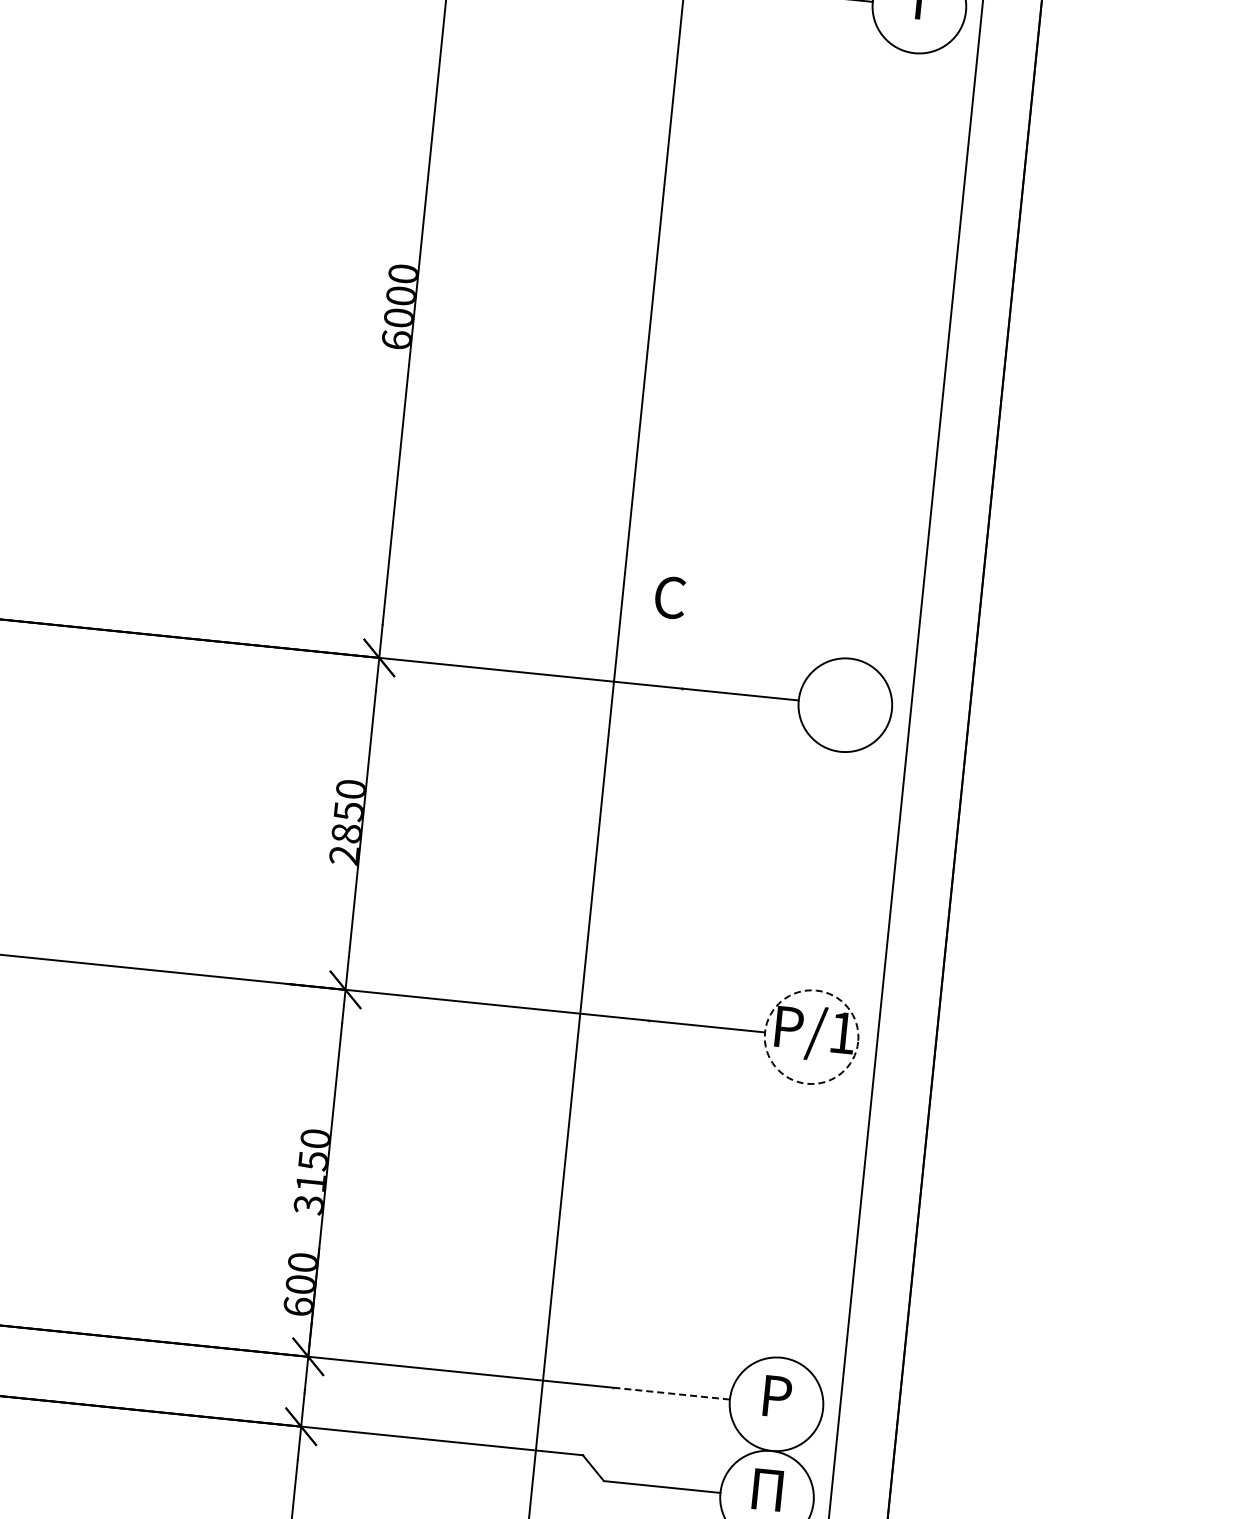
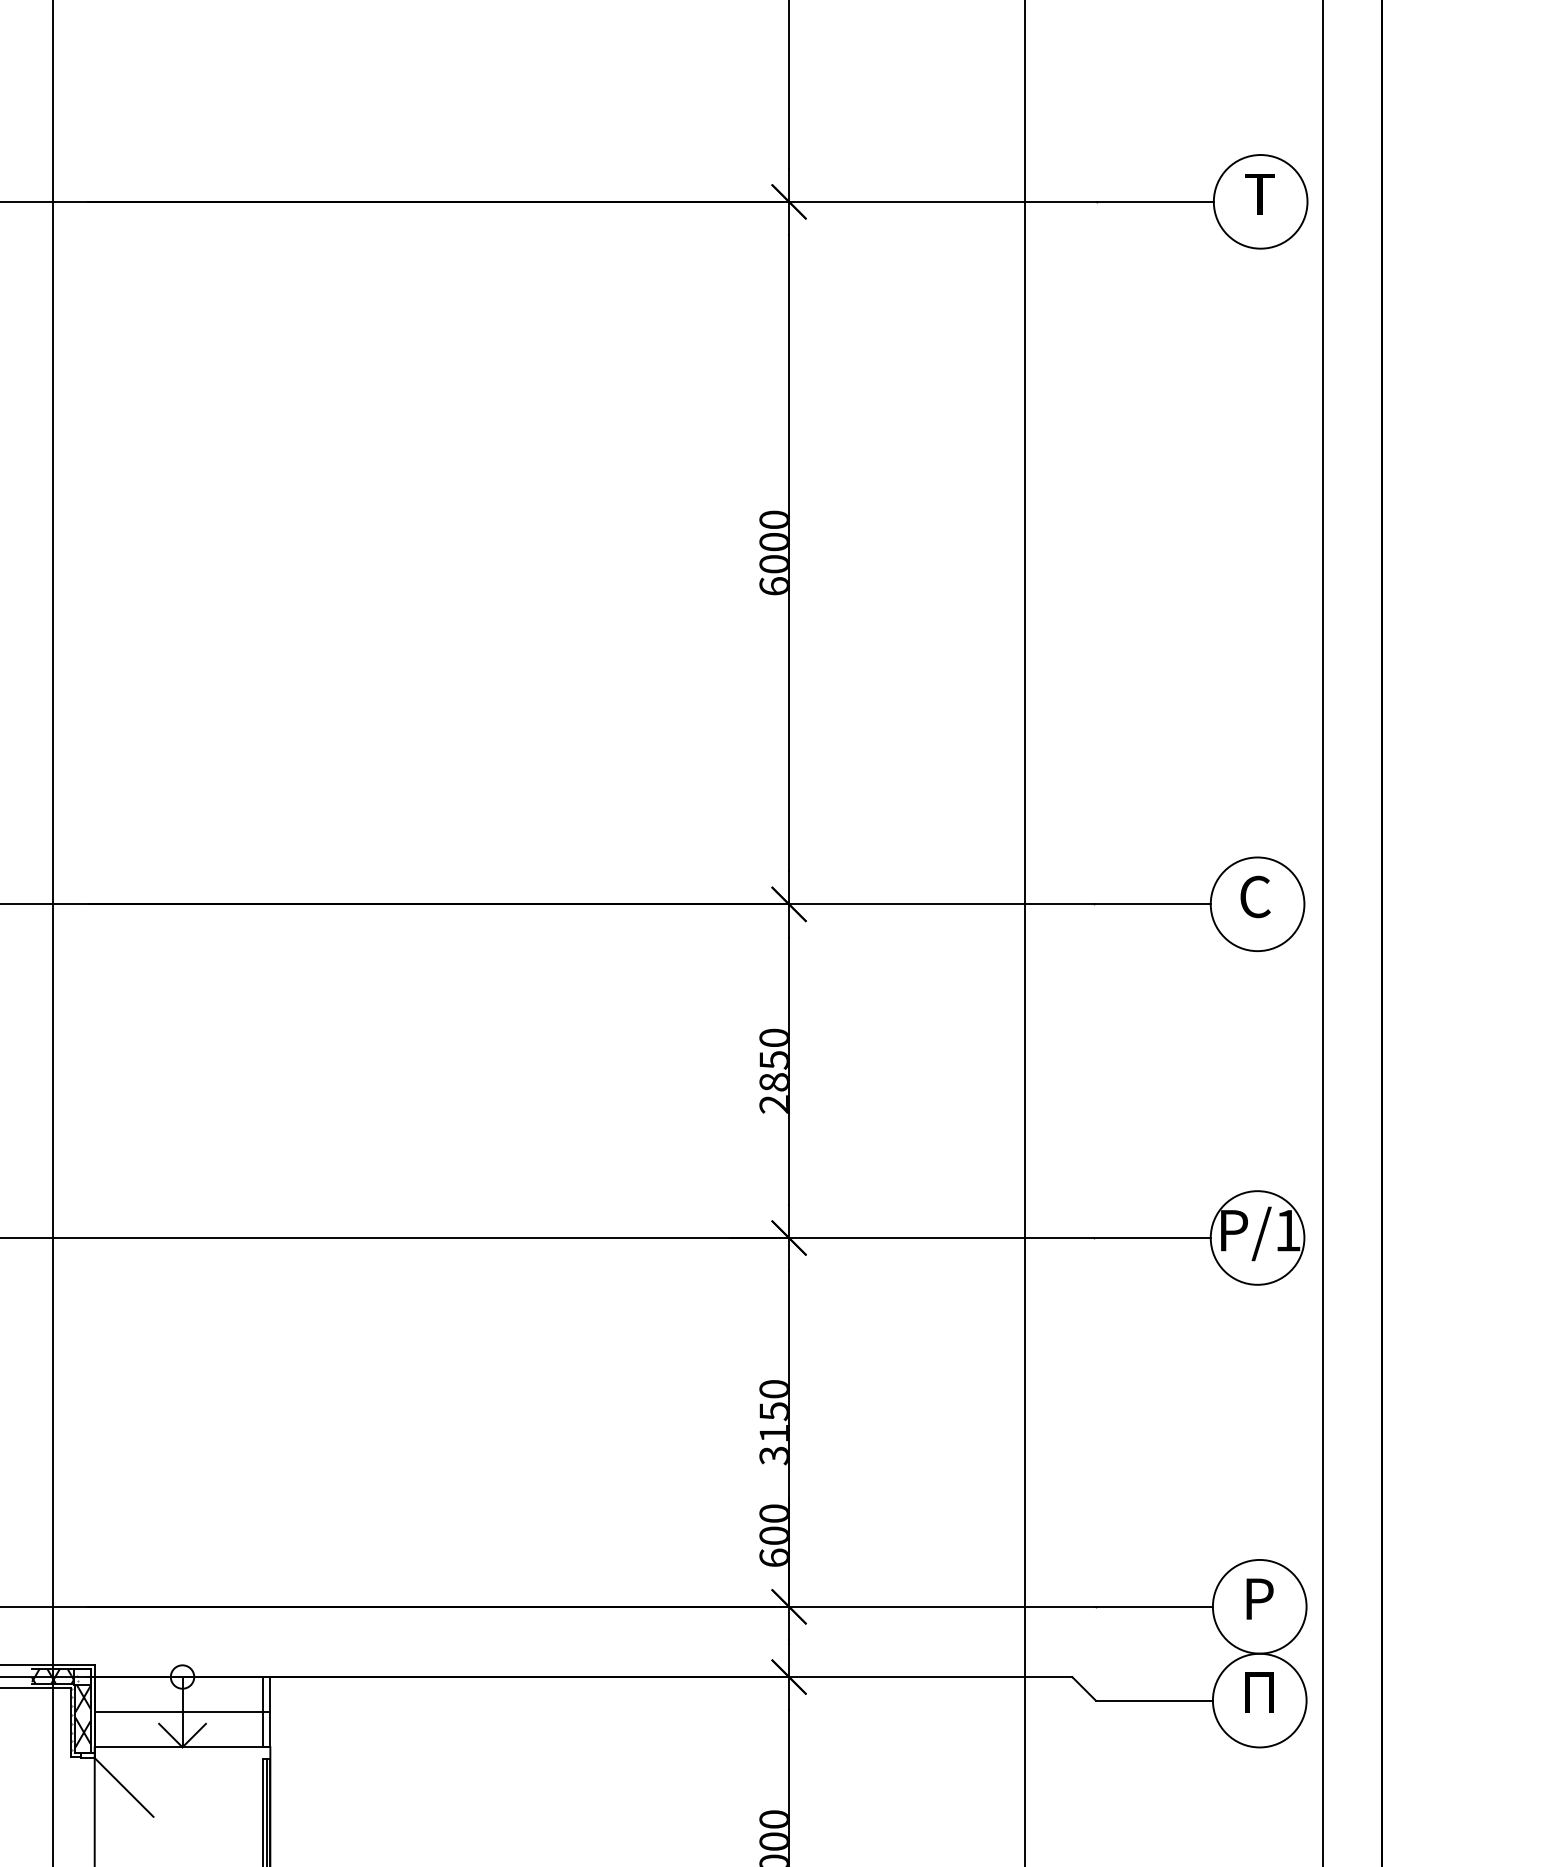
text: (670, 597) -> (1255, 896), moved
circle: (811, 1036) -> (1257, 1237), dashed -> solid
line: (671, 1393) -> (1154, 1606), dashed -> solid

